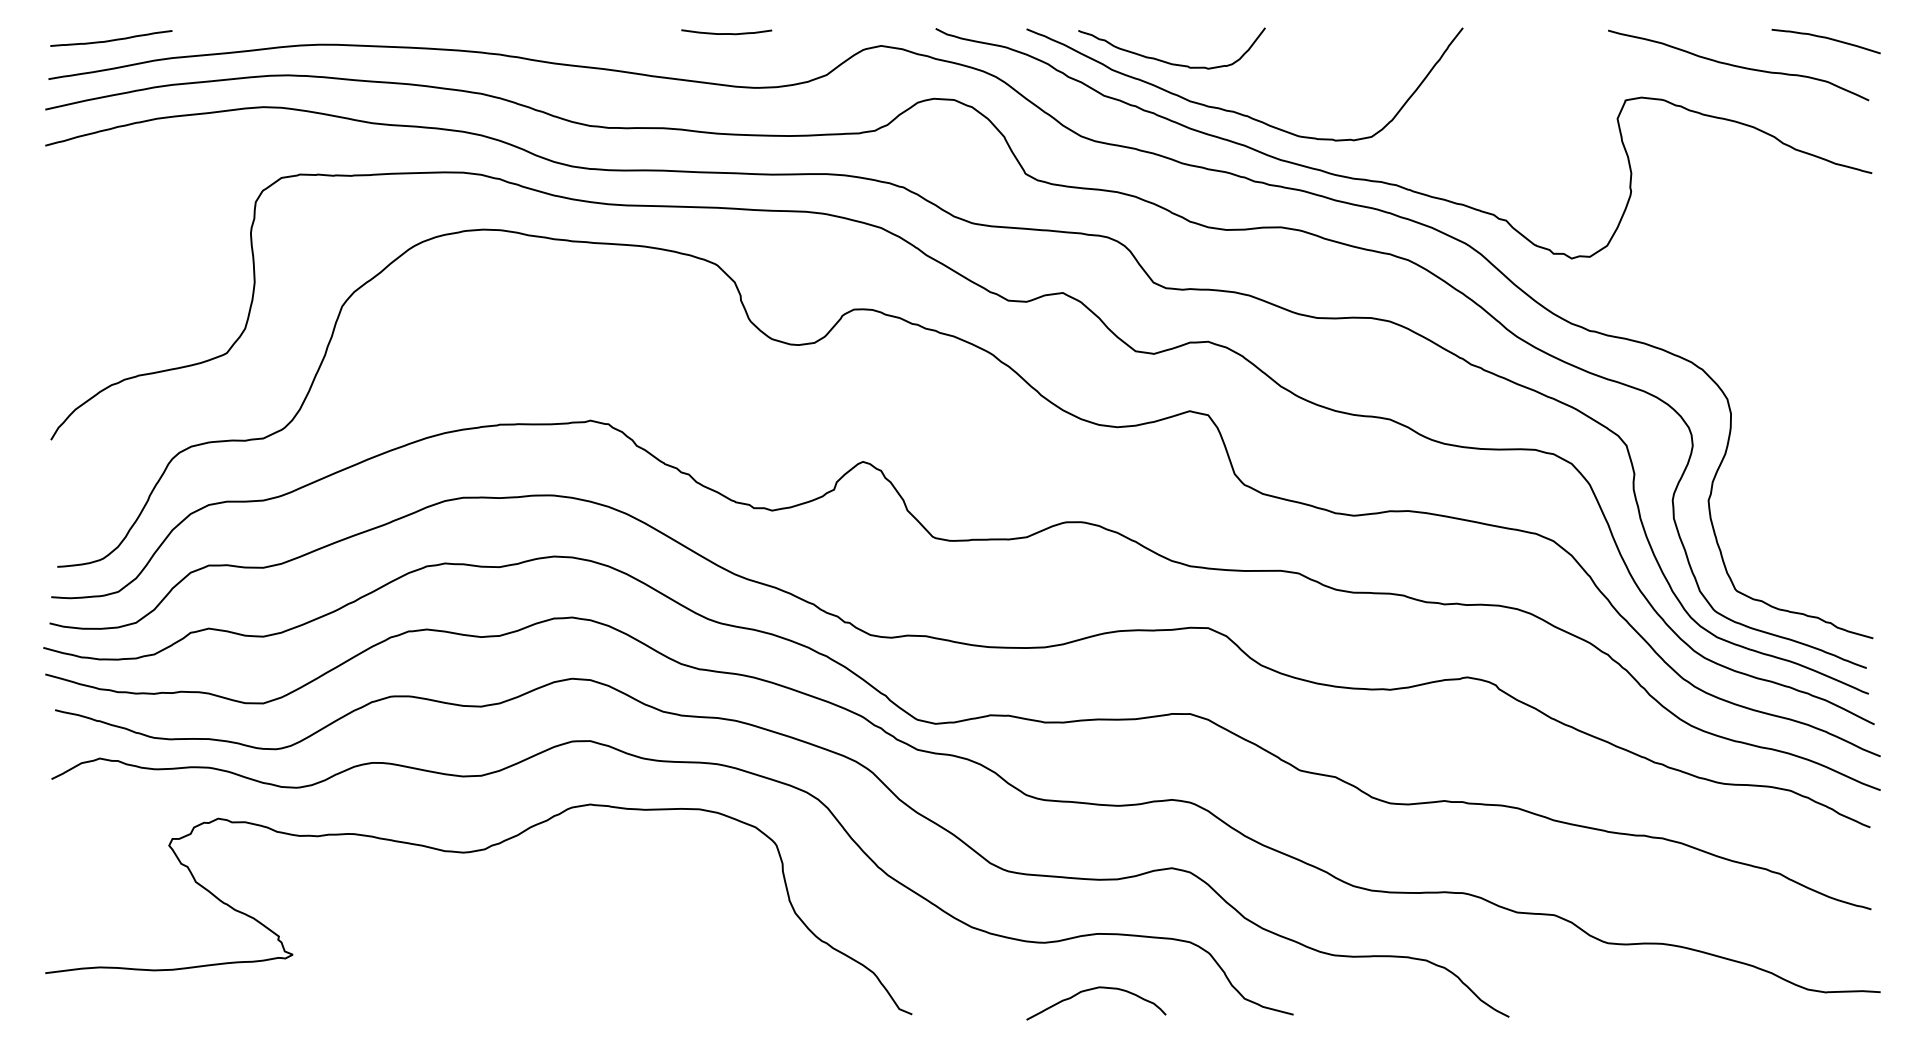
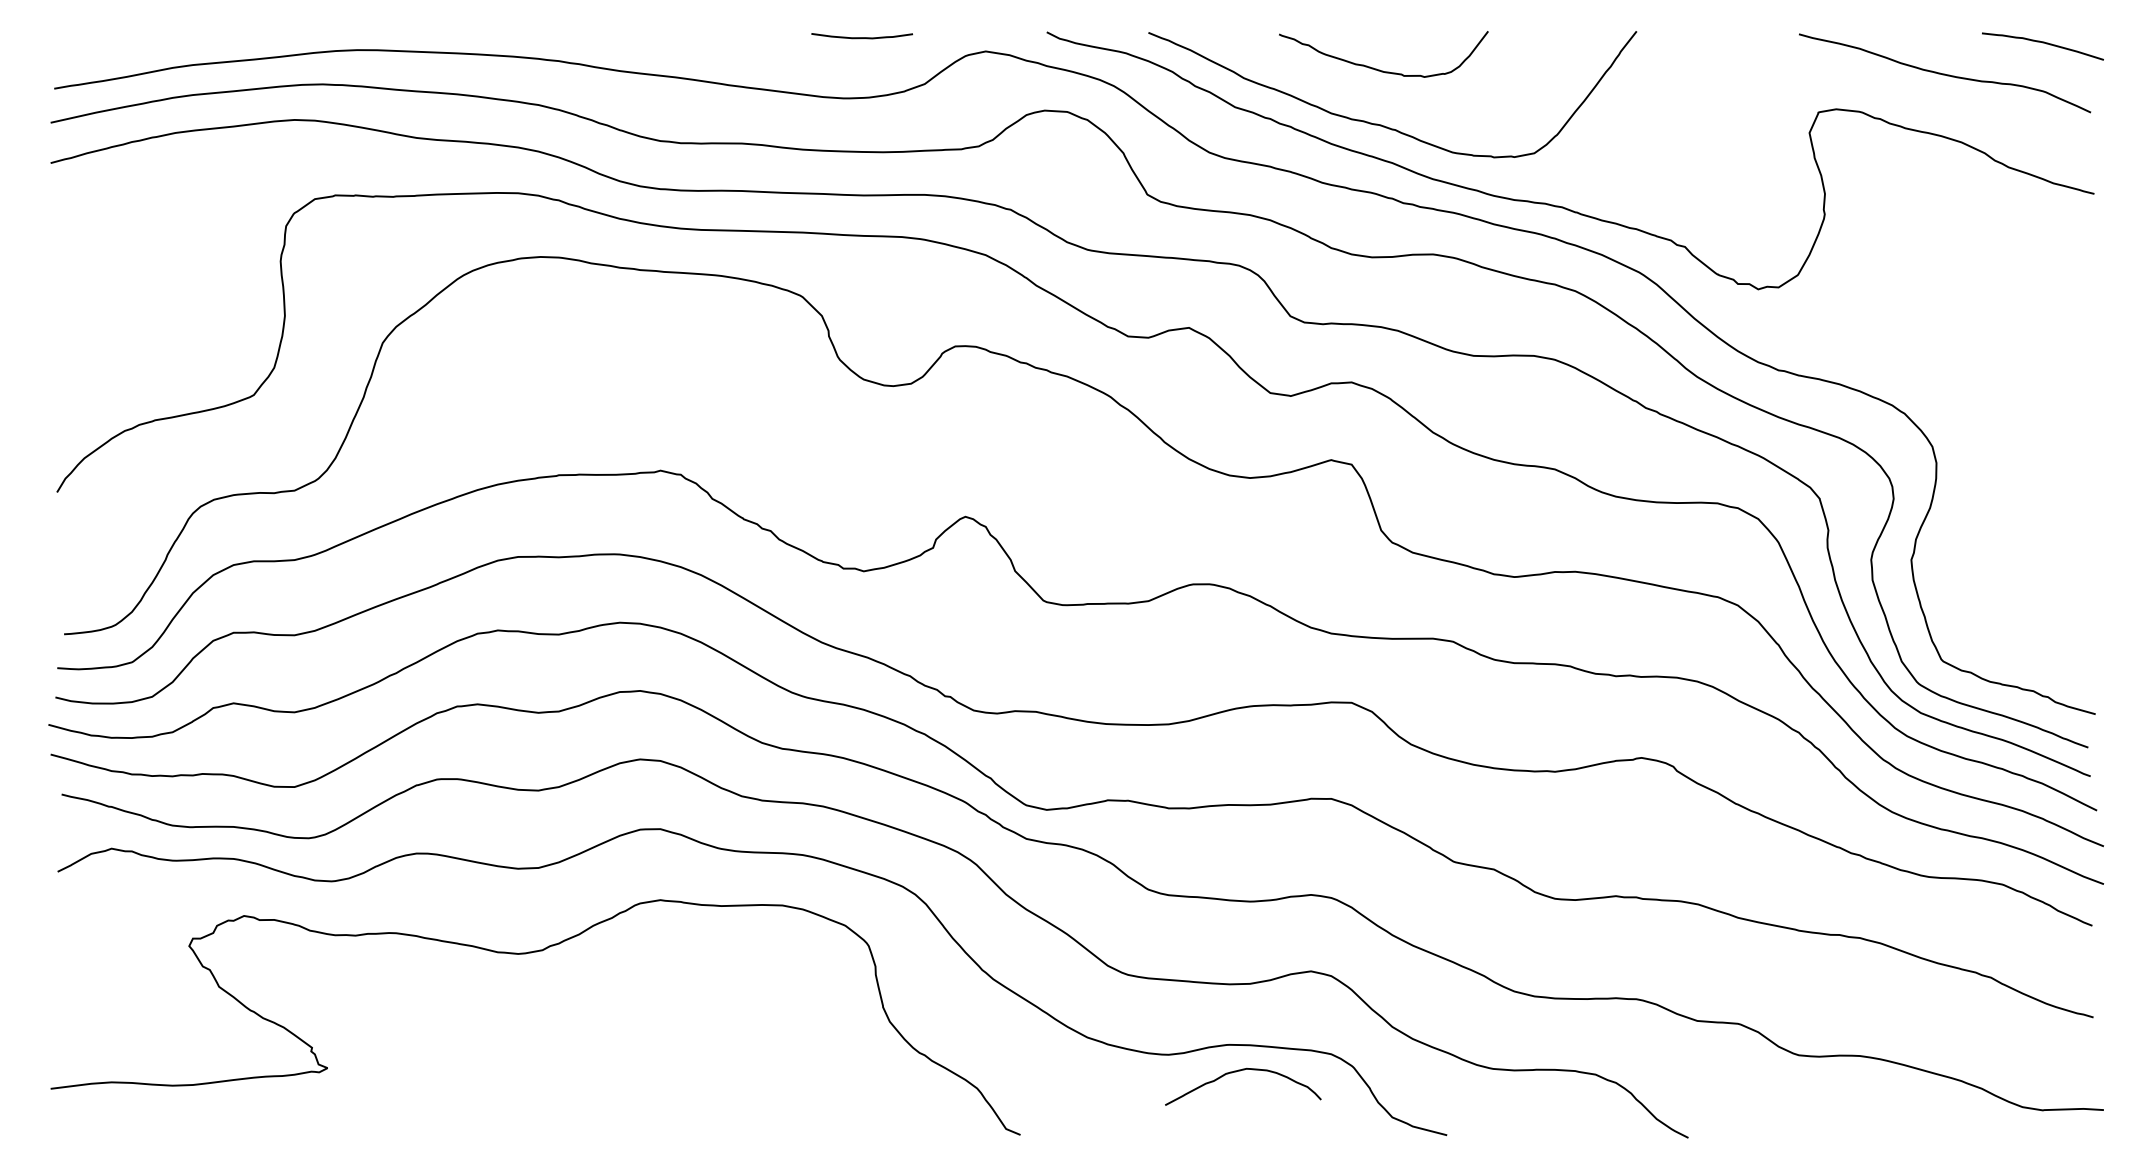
curve: (726, 33) -> (861, 37), moved
curve: (111, 39) -> (124, 44), removed
curve: (1167, 61) -> (1378, 68), moved
curve: (1091, 990) -> (1237, 1072), moved

